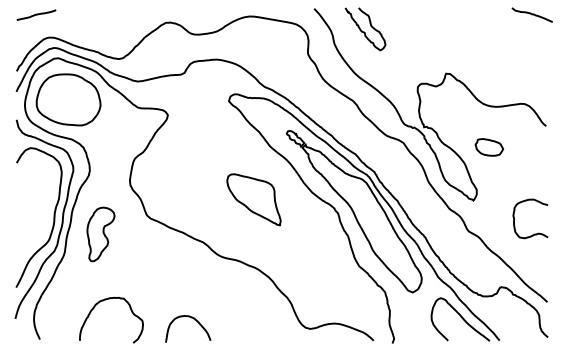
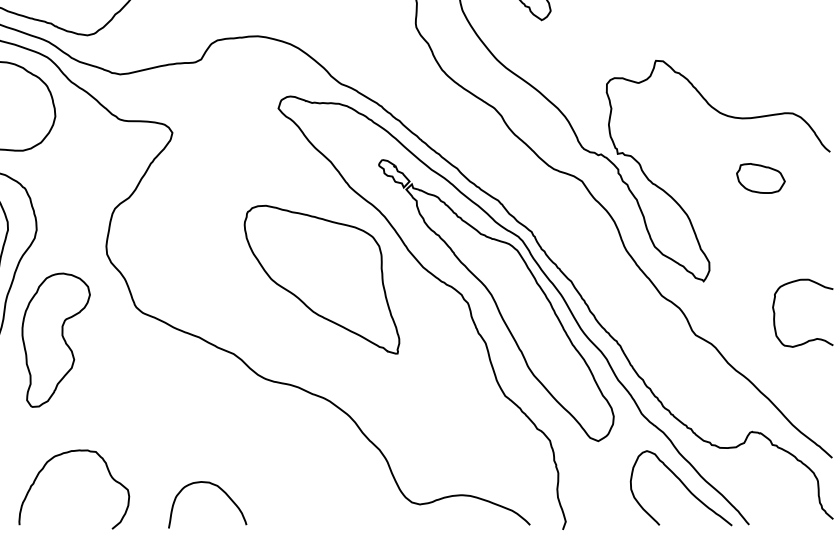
part: (489, 147) -> (761, 178), moved
part: (253, 199) -> (321, 279), size x1.67
part: (100, 234) -> (55, 340), size x1.43

